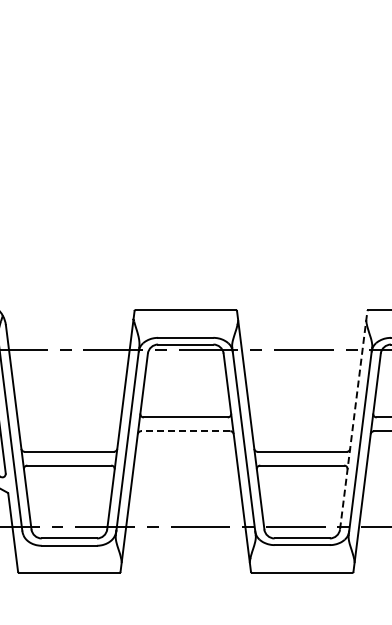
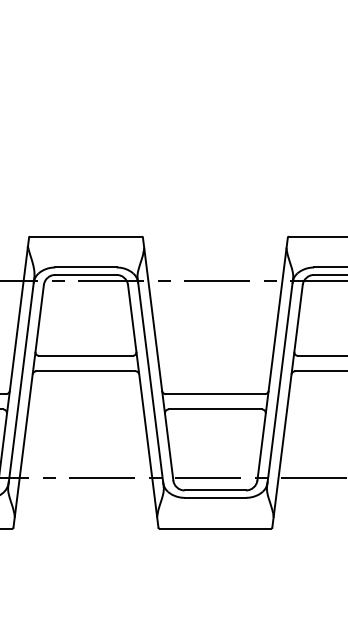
line: (353, 419) -> (272, 358), dashed -> solid
line: (185, 431) -> (85, 371), dashed -> solid

